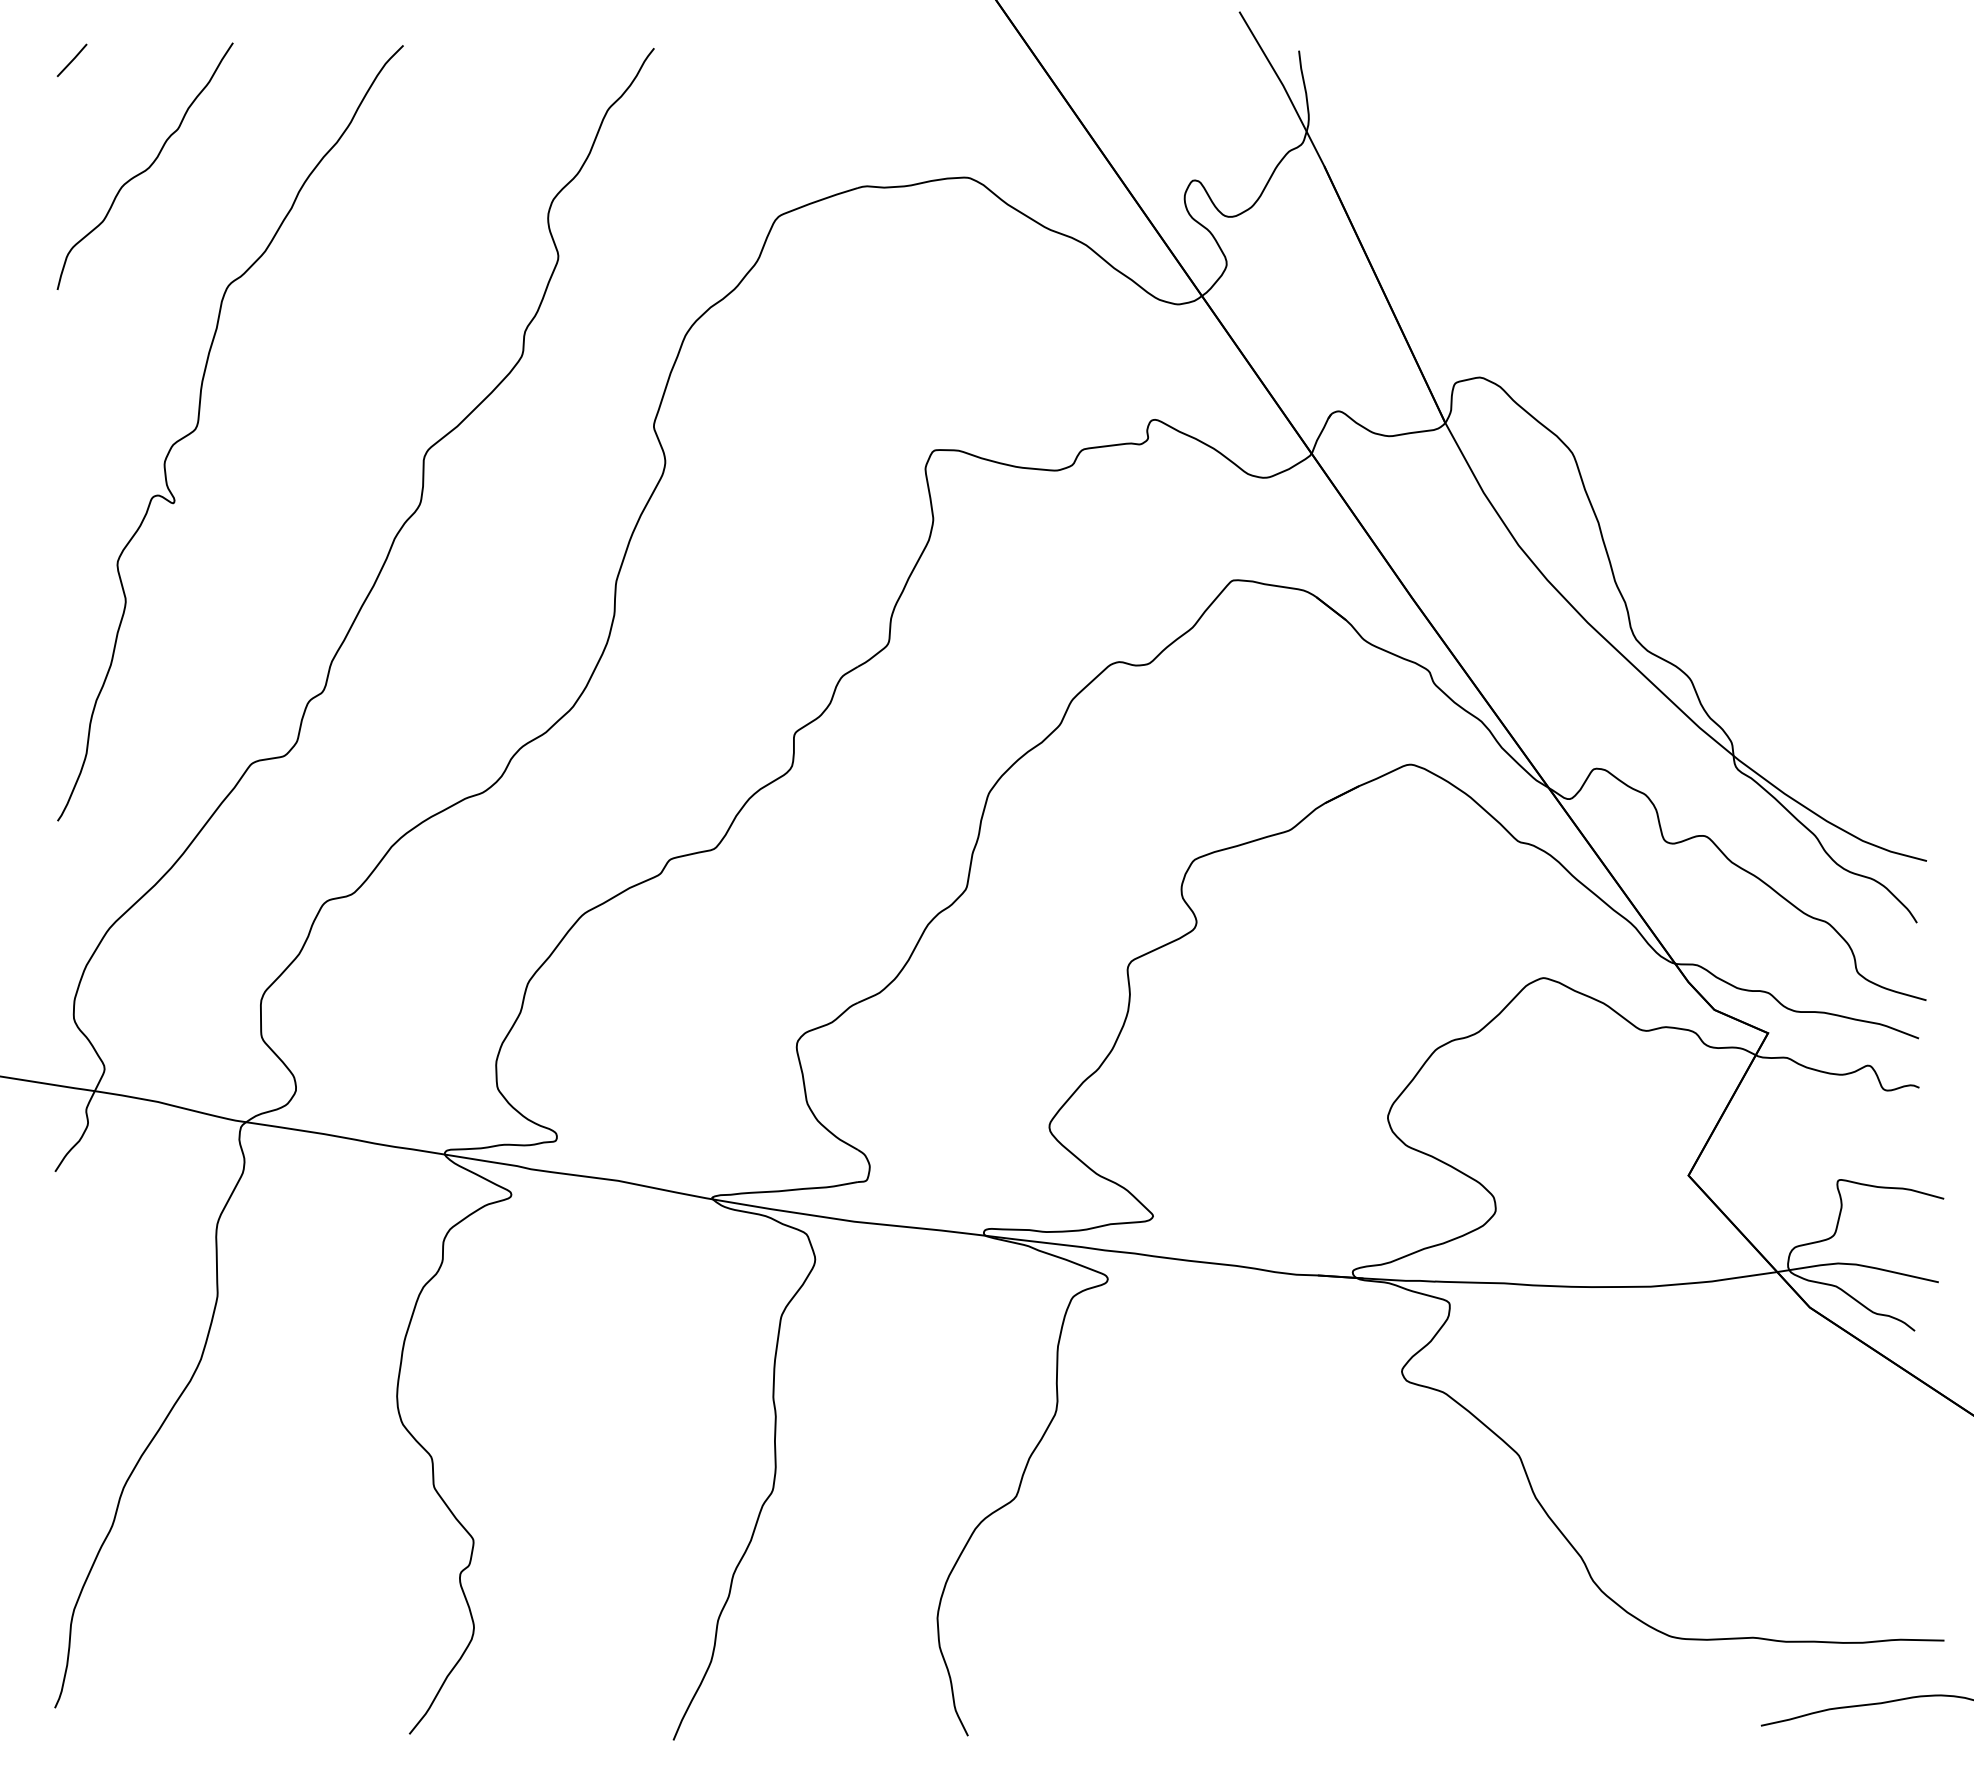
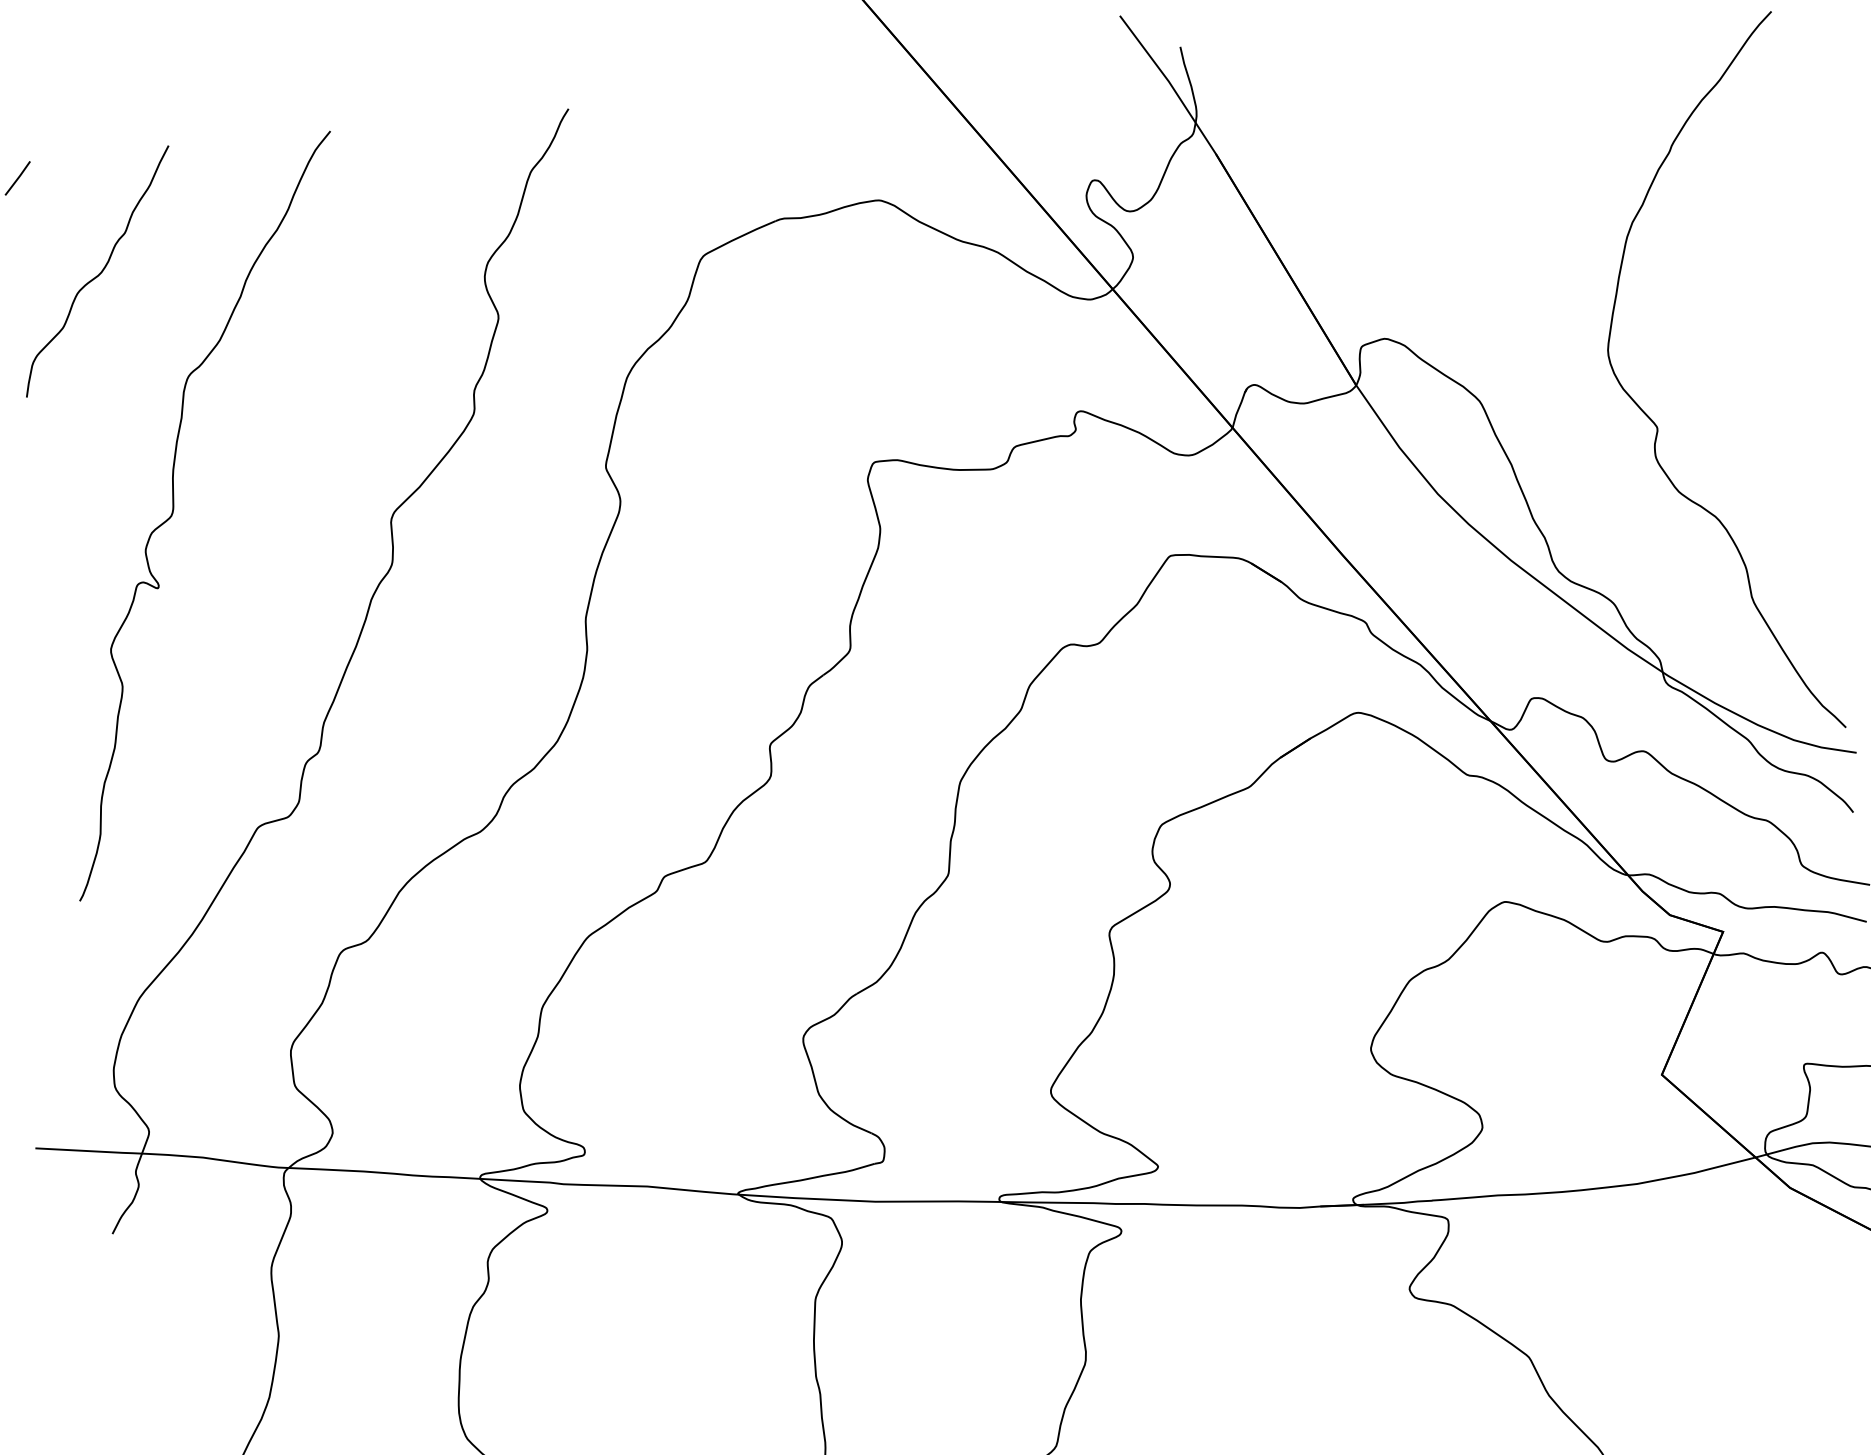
curve: (1753, 495) -> (1655, 423), added

